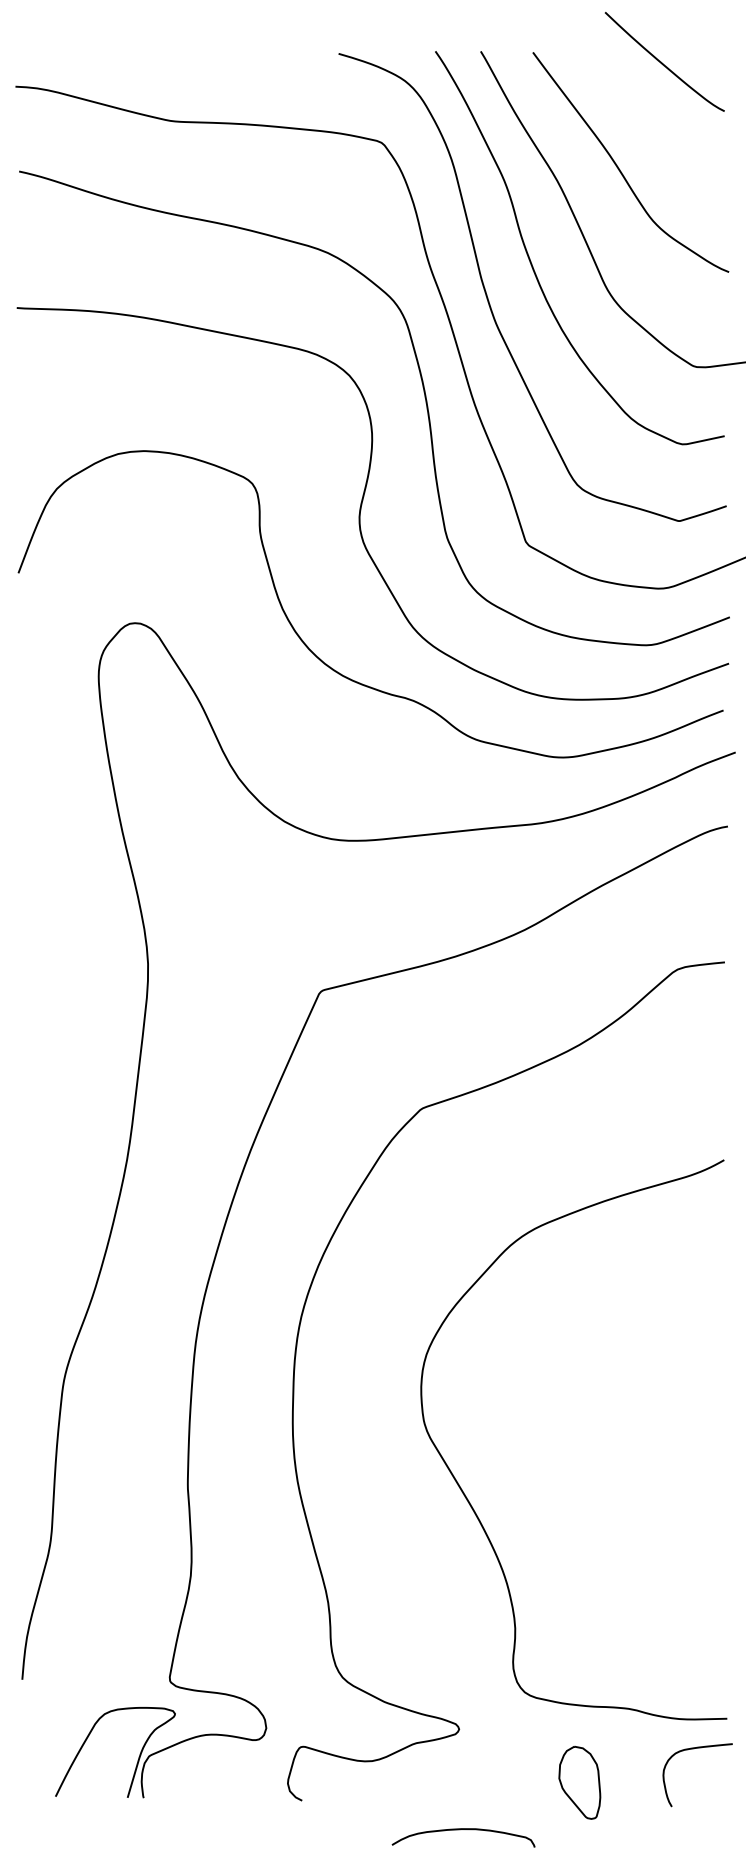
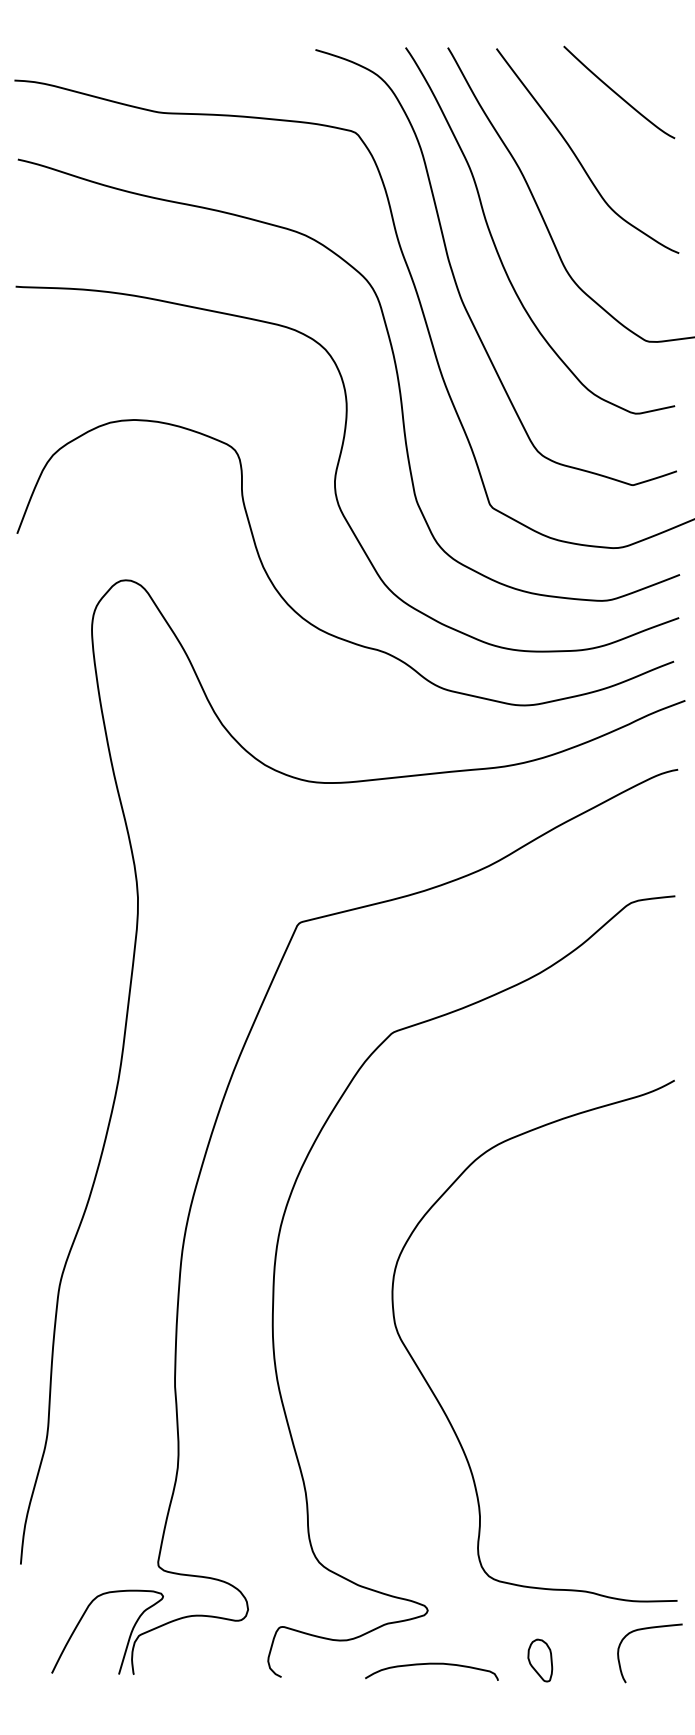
curve: (662, 63) -> (617, 93), moved
part: (580, 1782) -> (540, 1660), size x0.62
curve: (463, 1830) -> (431, 1664), moved

